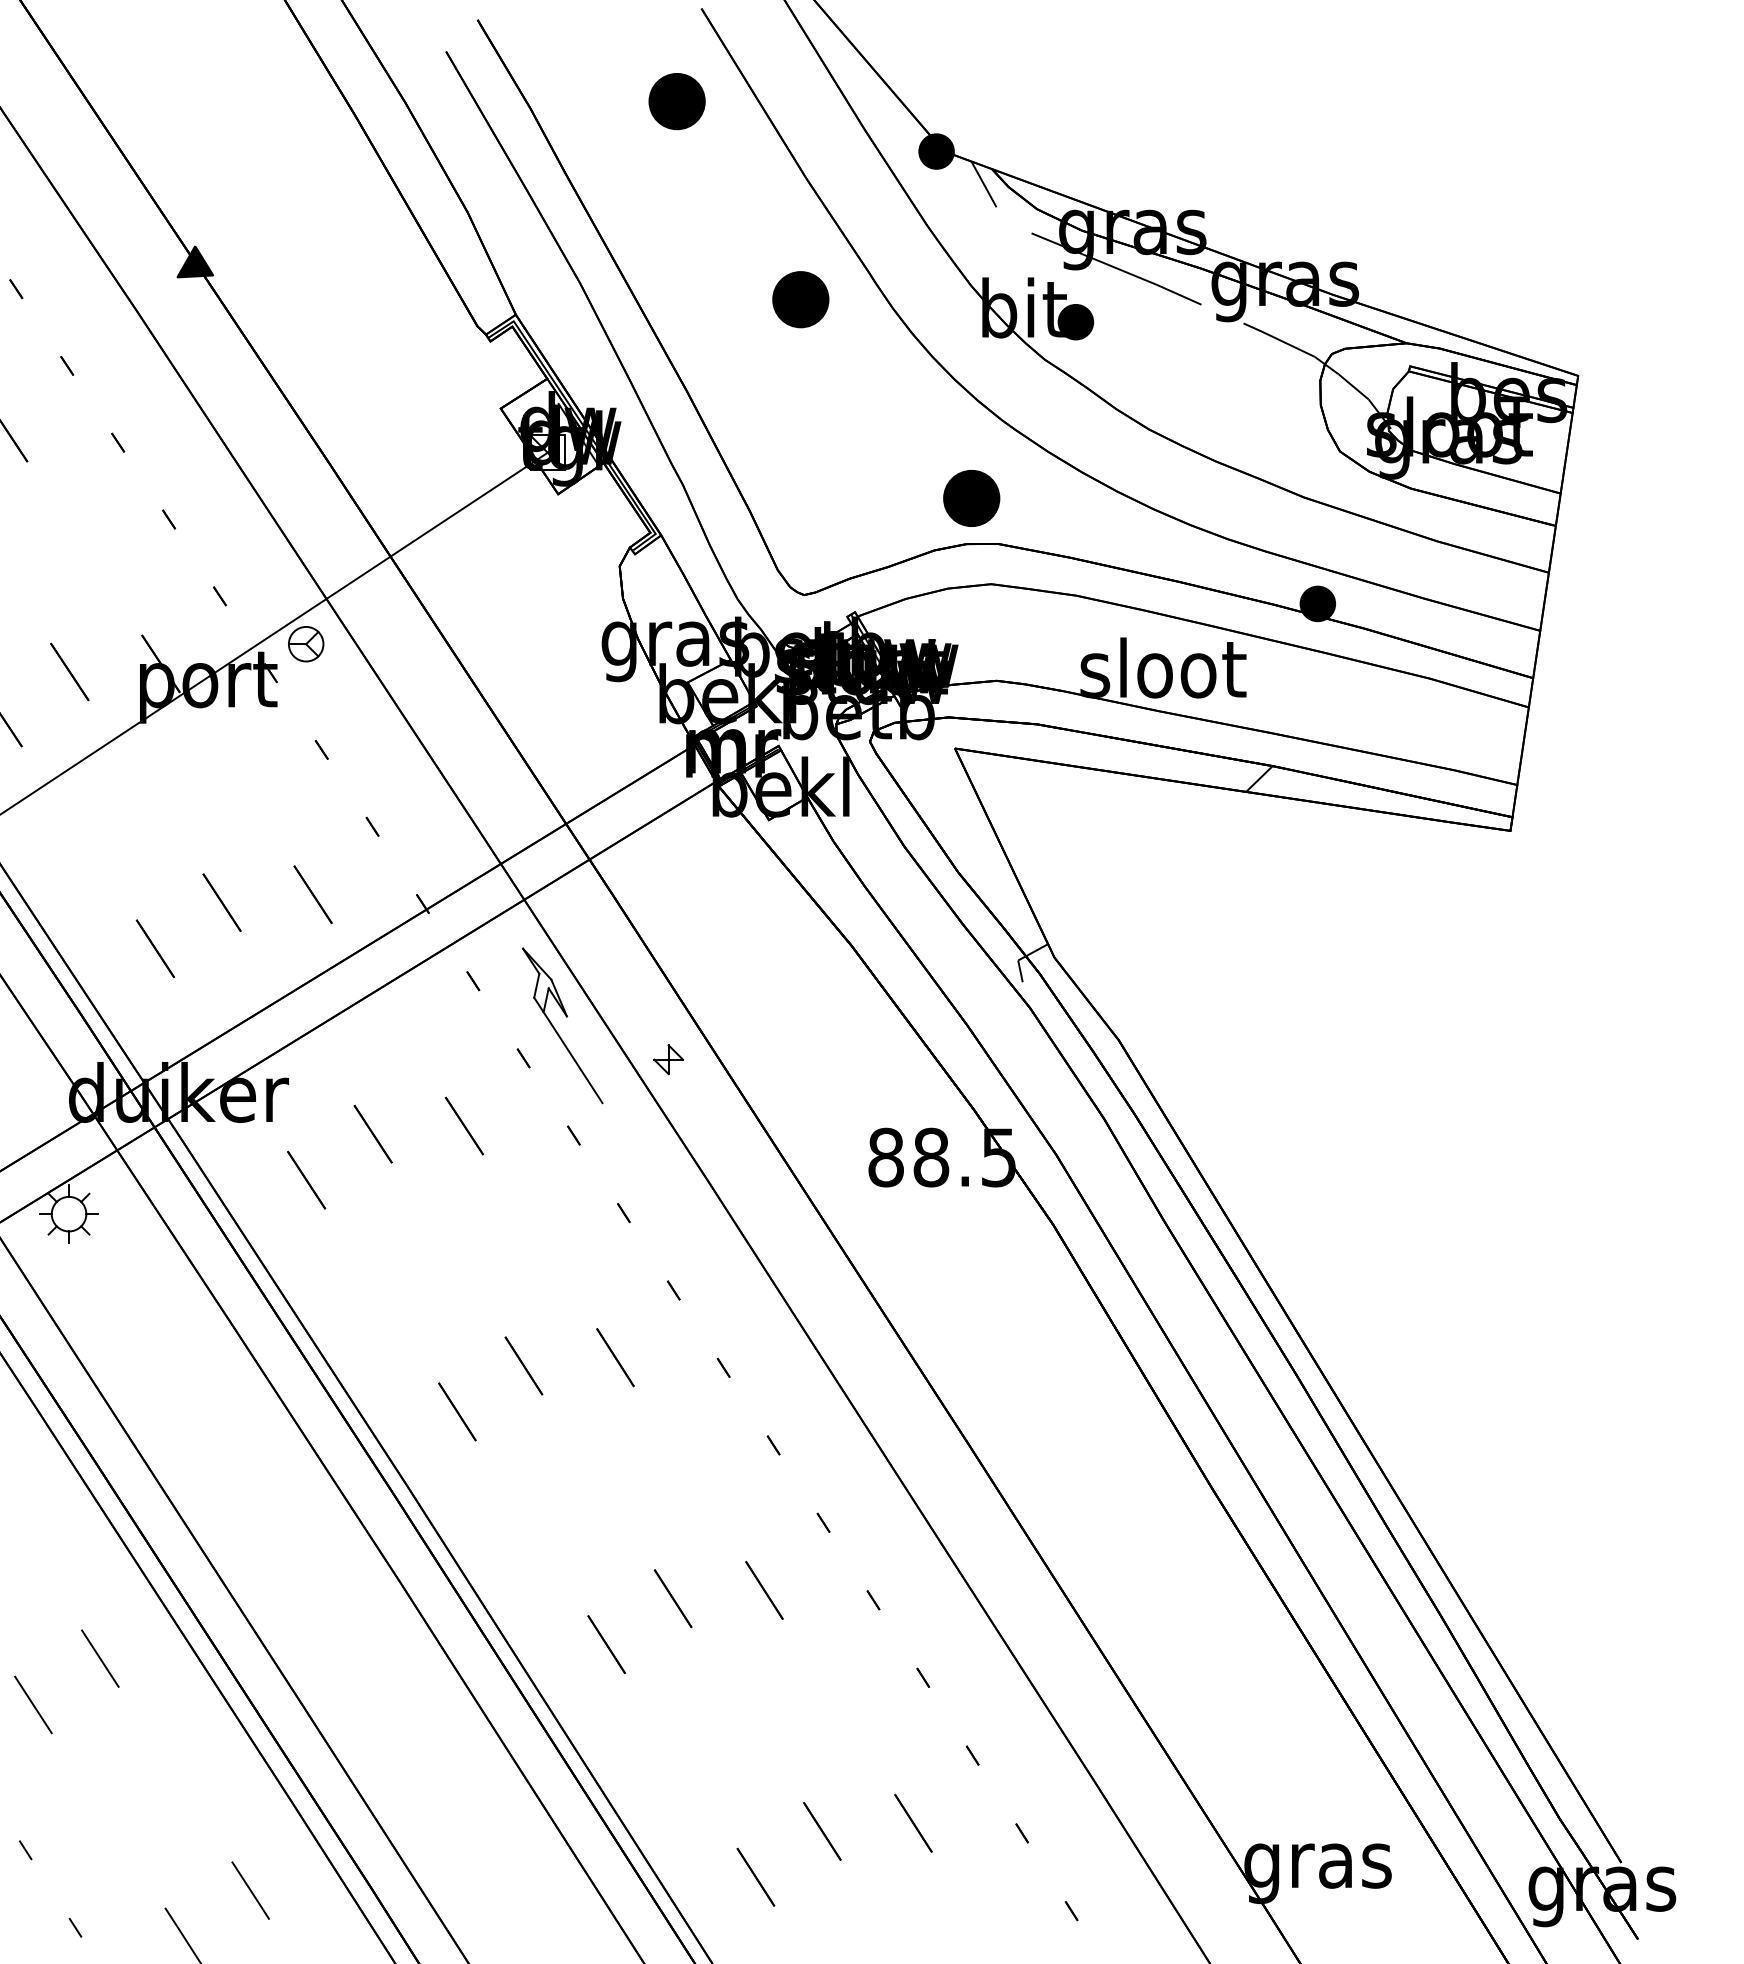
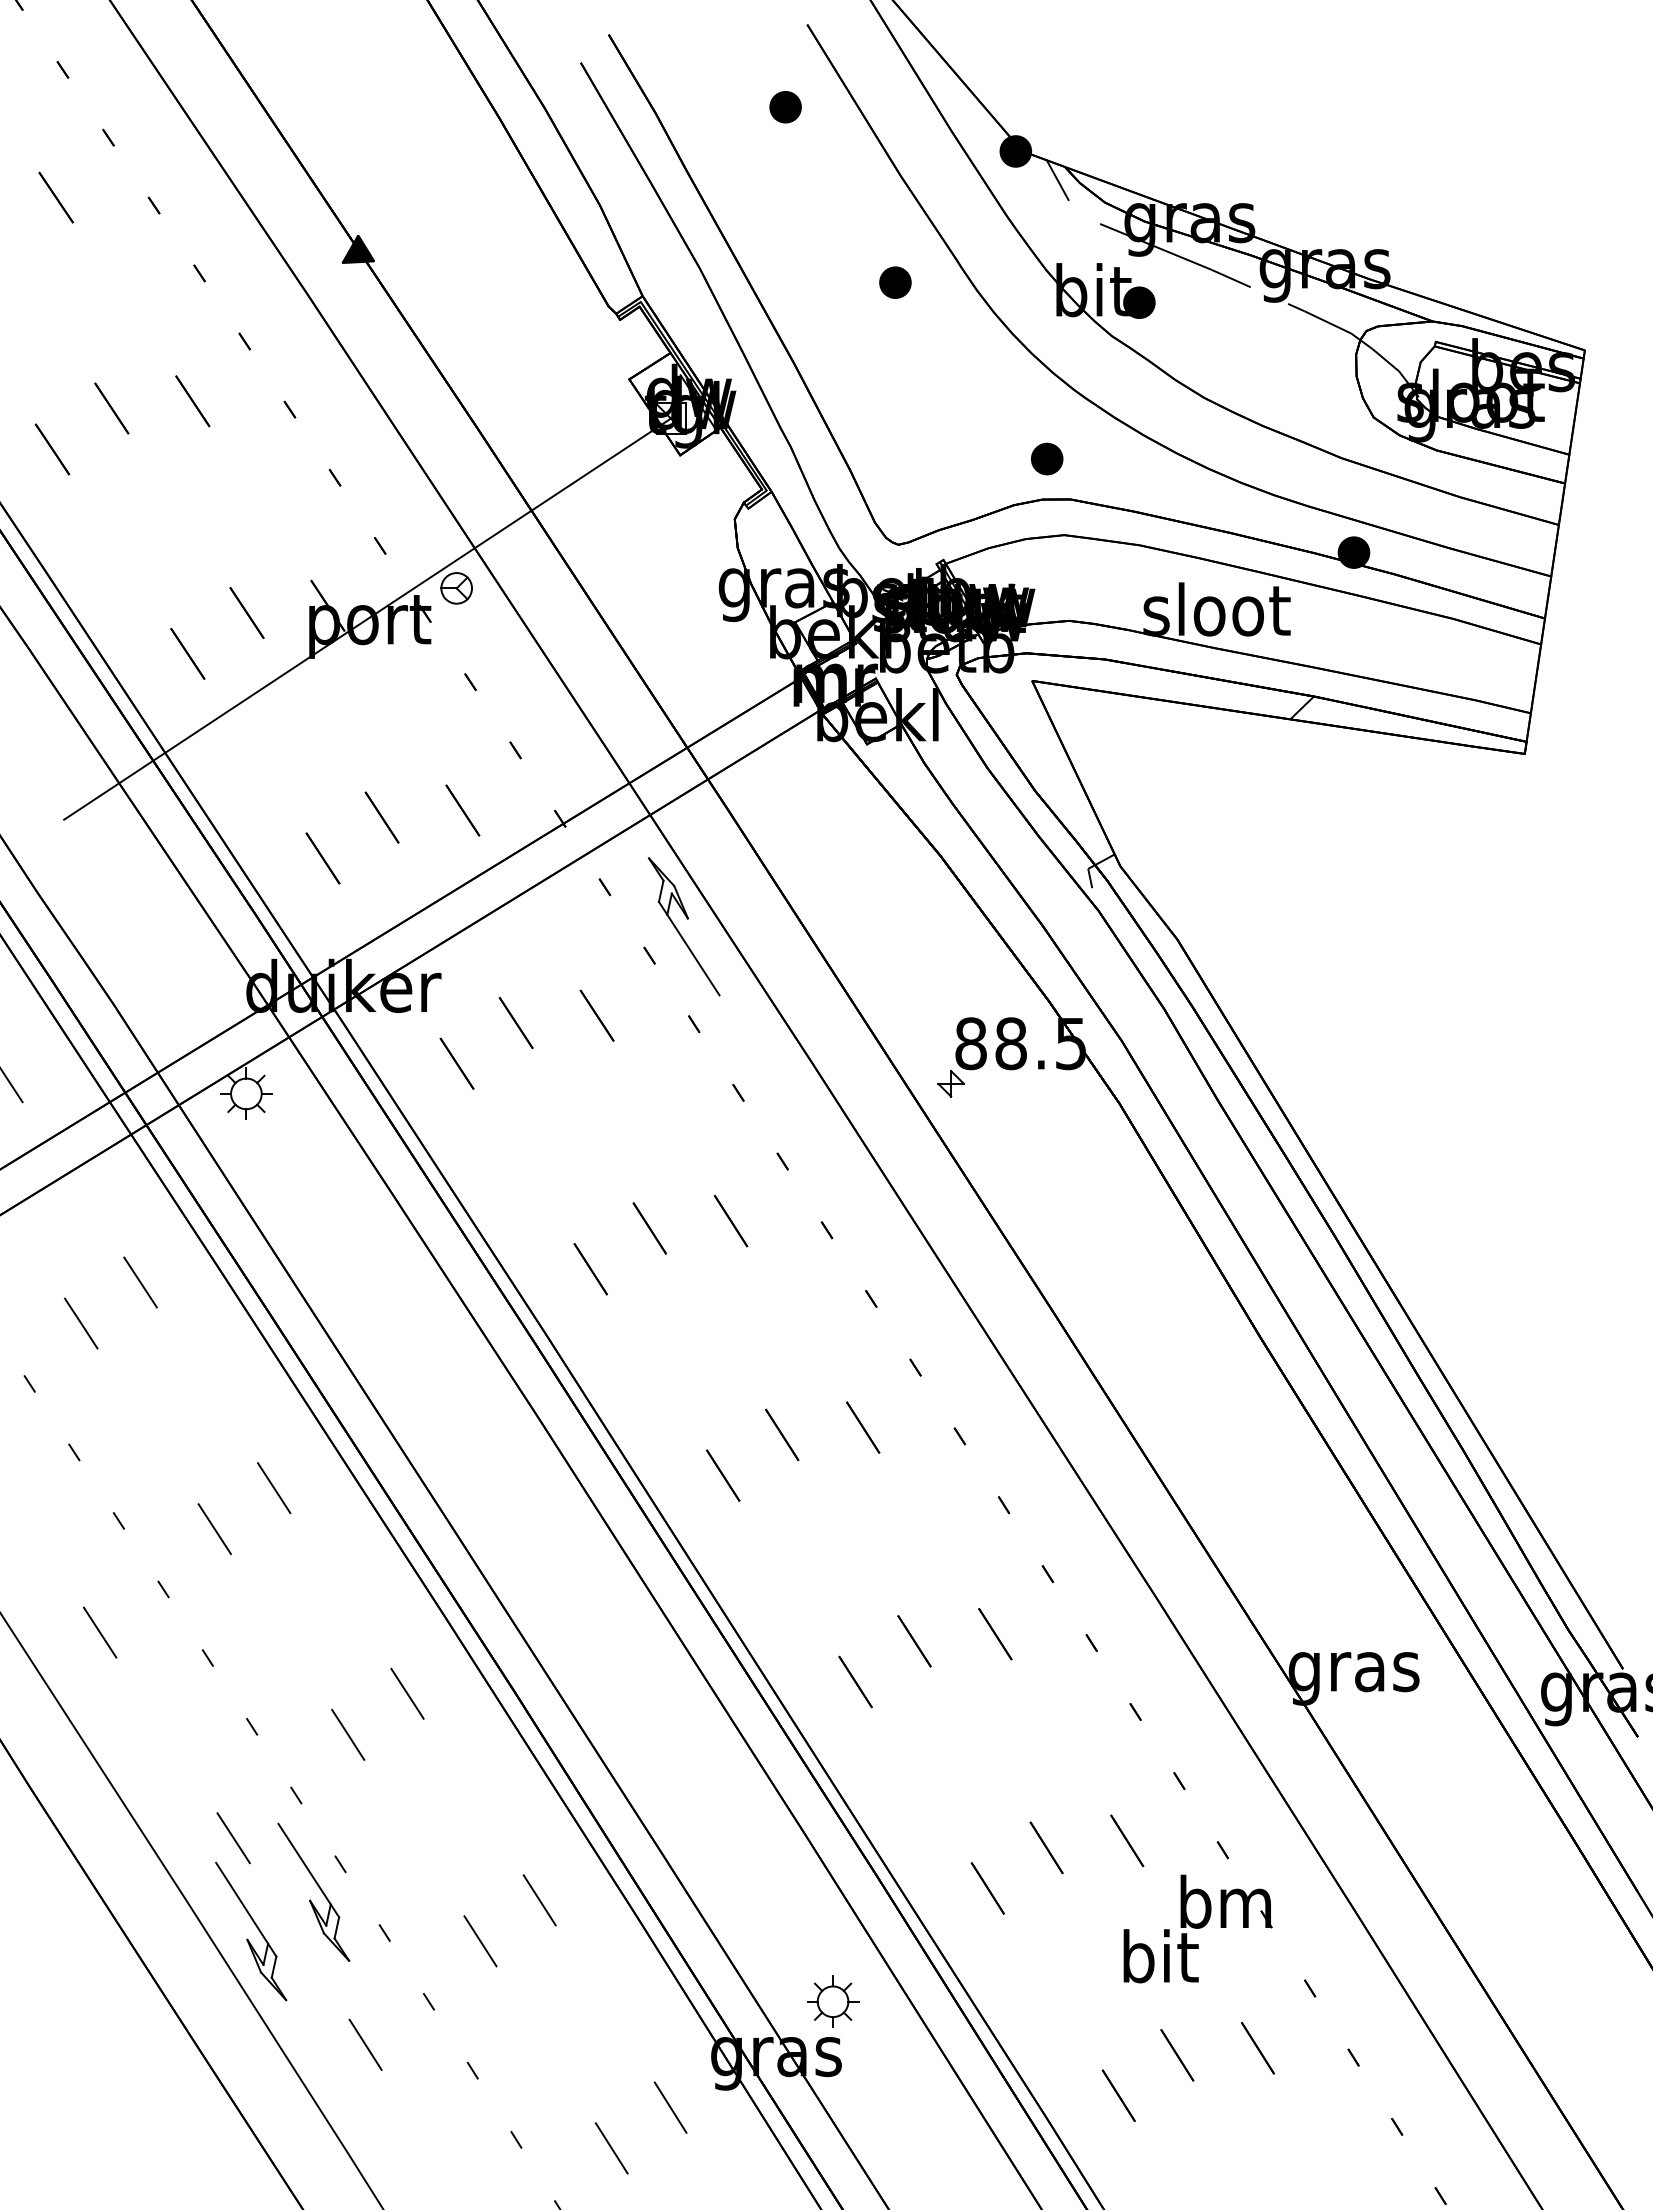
part: (676, 102) -> (785, 107), size x0.62
part: (800, 299) -> (895, 282), size x0.62
part: (972, 497) -> (1047, 458), size x0.62
part: (667, 1059) -> (950, 1083), moved

